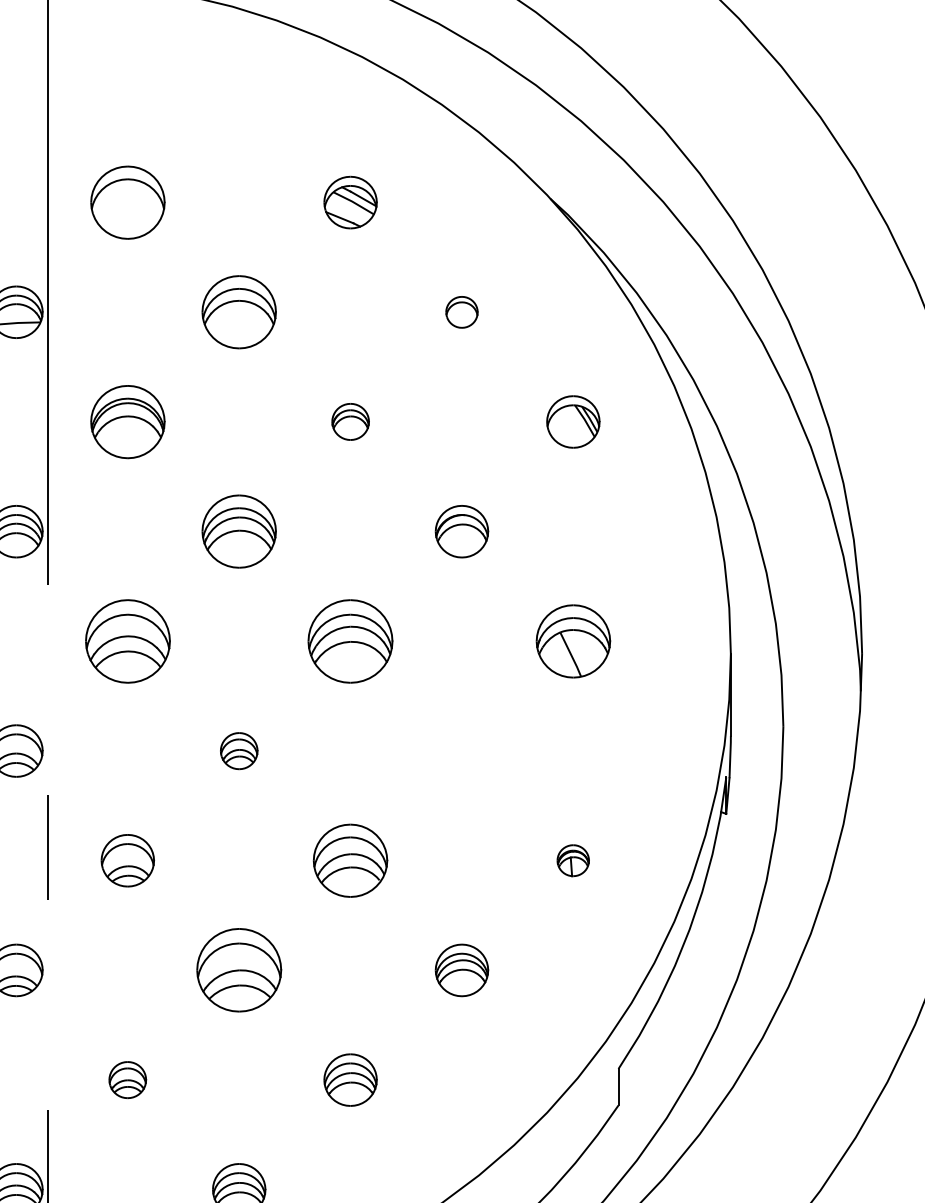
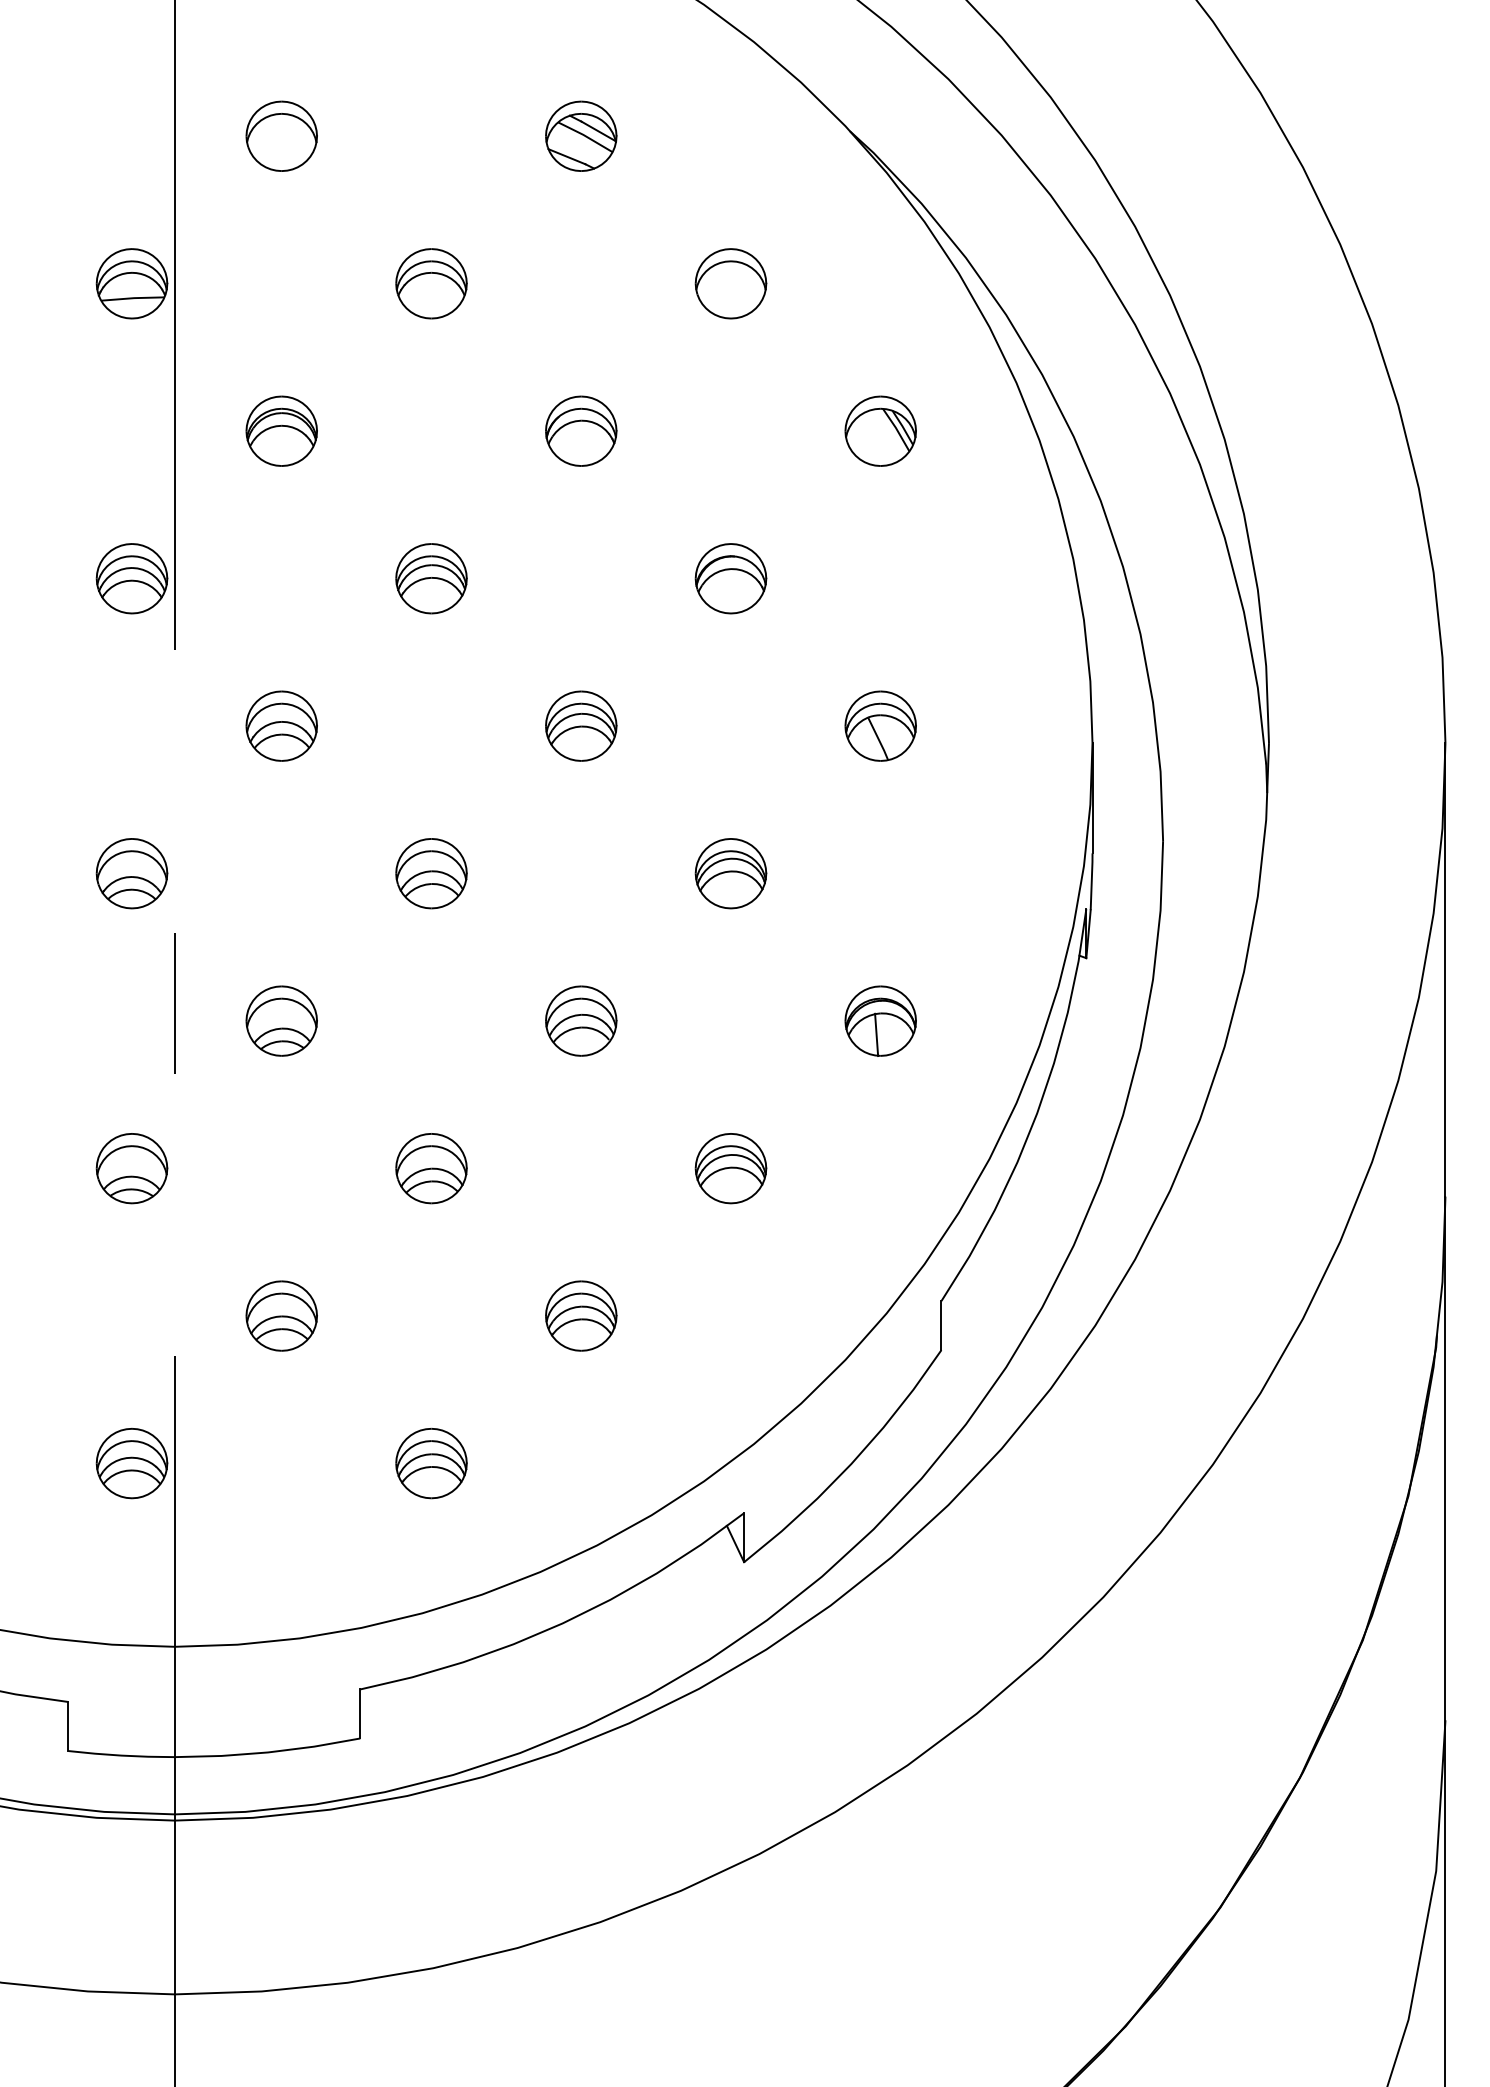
part: (127, 202) -> (281, 135), size x0.71
part: (239, 312) -> (431, 283), size x0.71
part: (461, 312) -> (730, 283), size x1.67
part: (127, 421) -> (281, 430), size x0.71
part: (350, 421) -> (581, 430), size x1.43
part: (239, 531) -> (431, 578), size x0.71
part: (127, 640) -> (281, 725), size x0.62
part: (350, 640) -> (581, 725), size x0.62
part: (573, 640) -> (880, 725), size x0.71
part: (239, 750) -> (431, 873), size x1.43
part: (461, 750) -> (730, 873), added
part: (350, 860) -> (581, 1020), size x0.71
part: (573, 860) -> (880, 1020), size x1.67
part: (239, 970) -> (431, 1168), size x0.62
part: (127, 1079) -> (281, 1315), size x1.43

